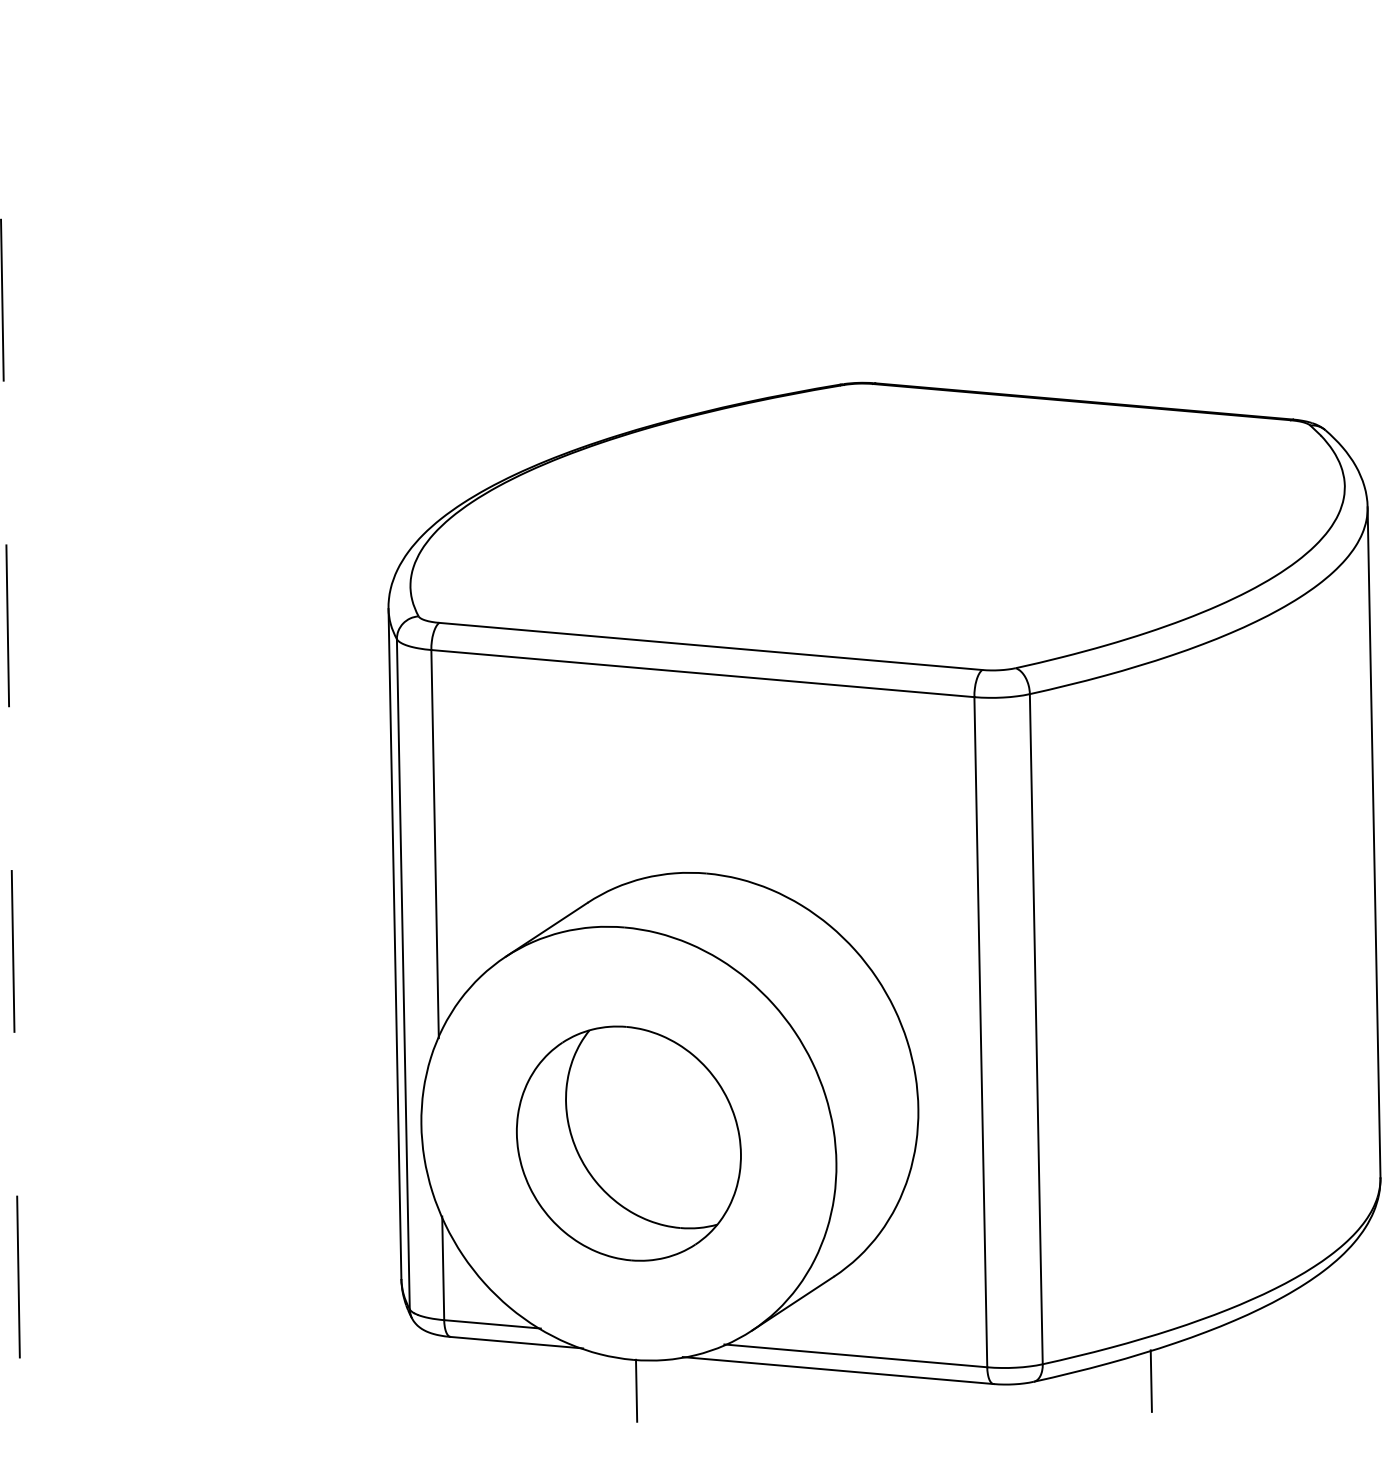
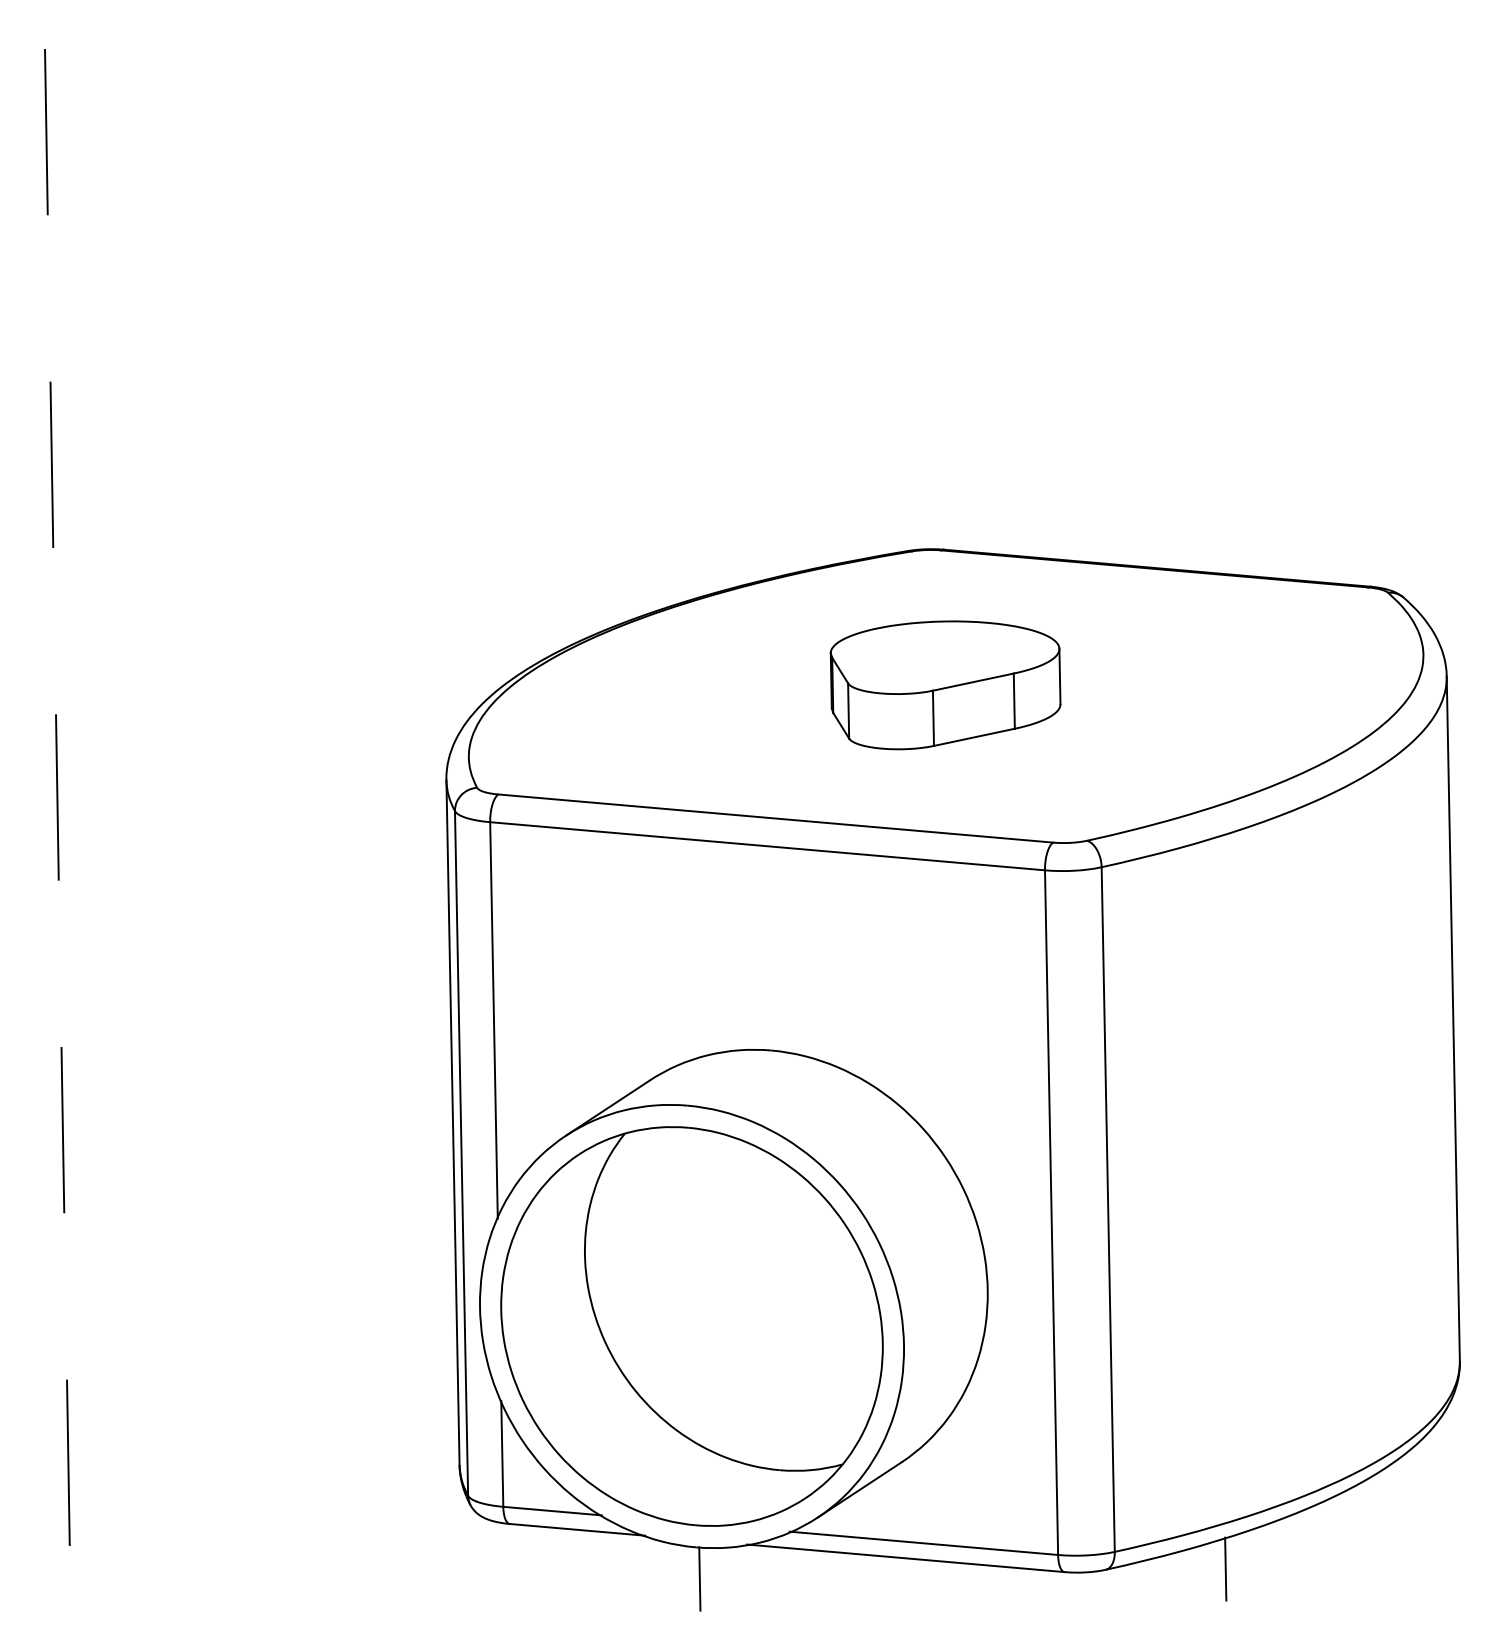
part: (877, 516) -> (945, 685), added
part: (628, 1143) -> (691, 1326), size x1.67

